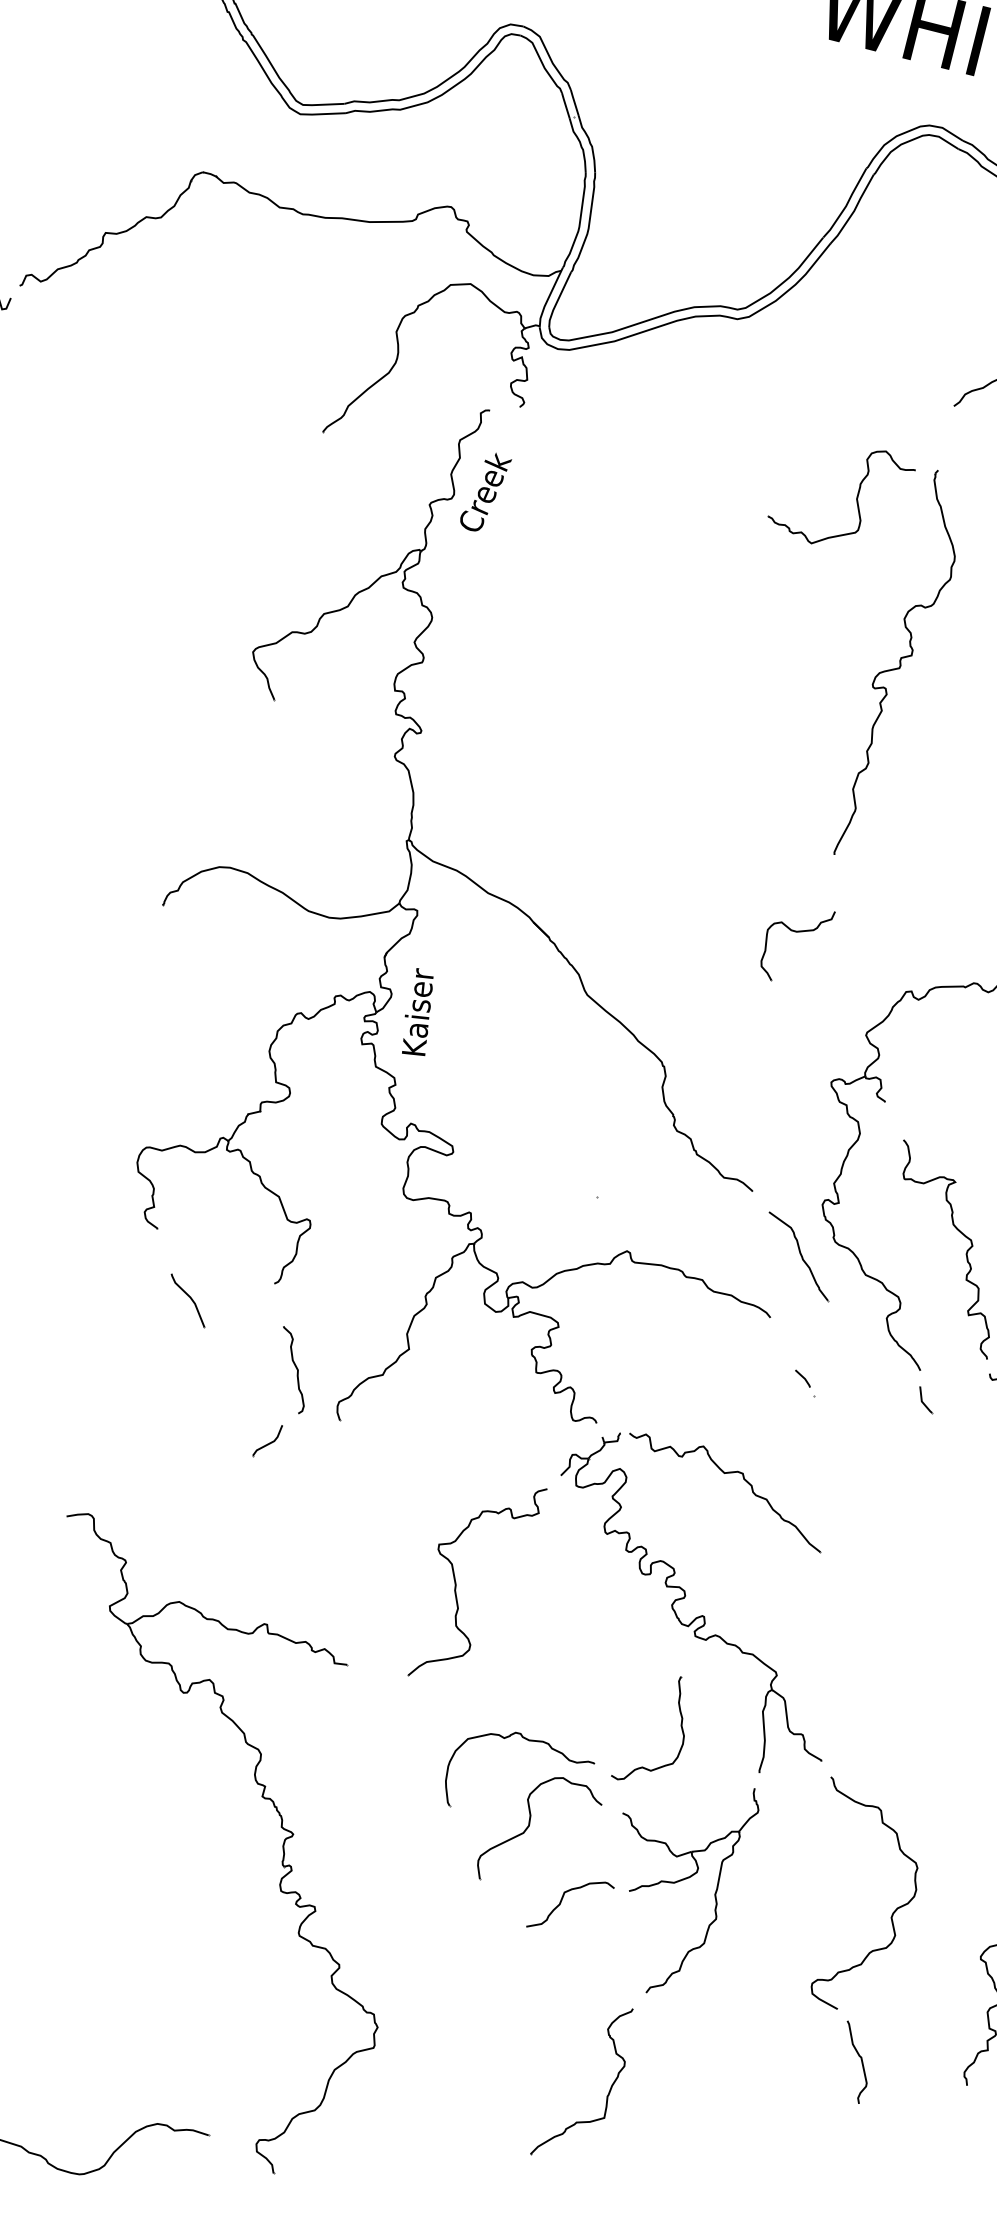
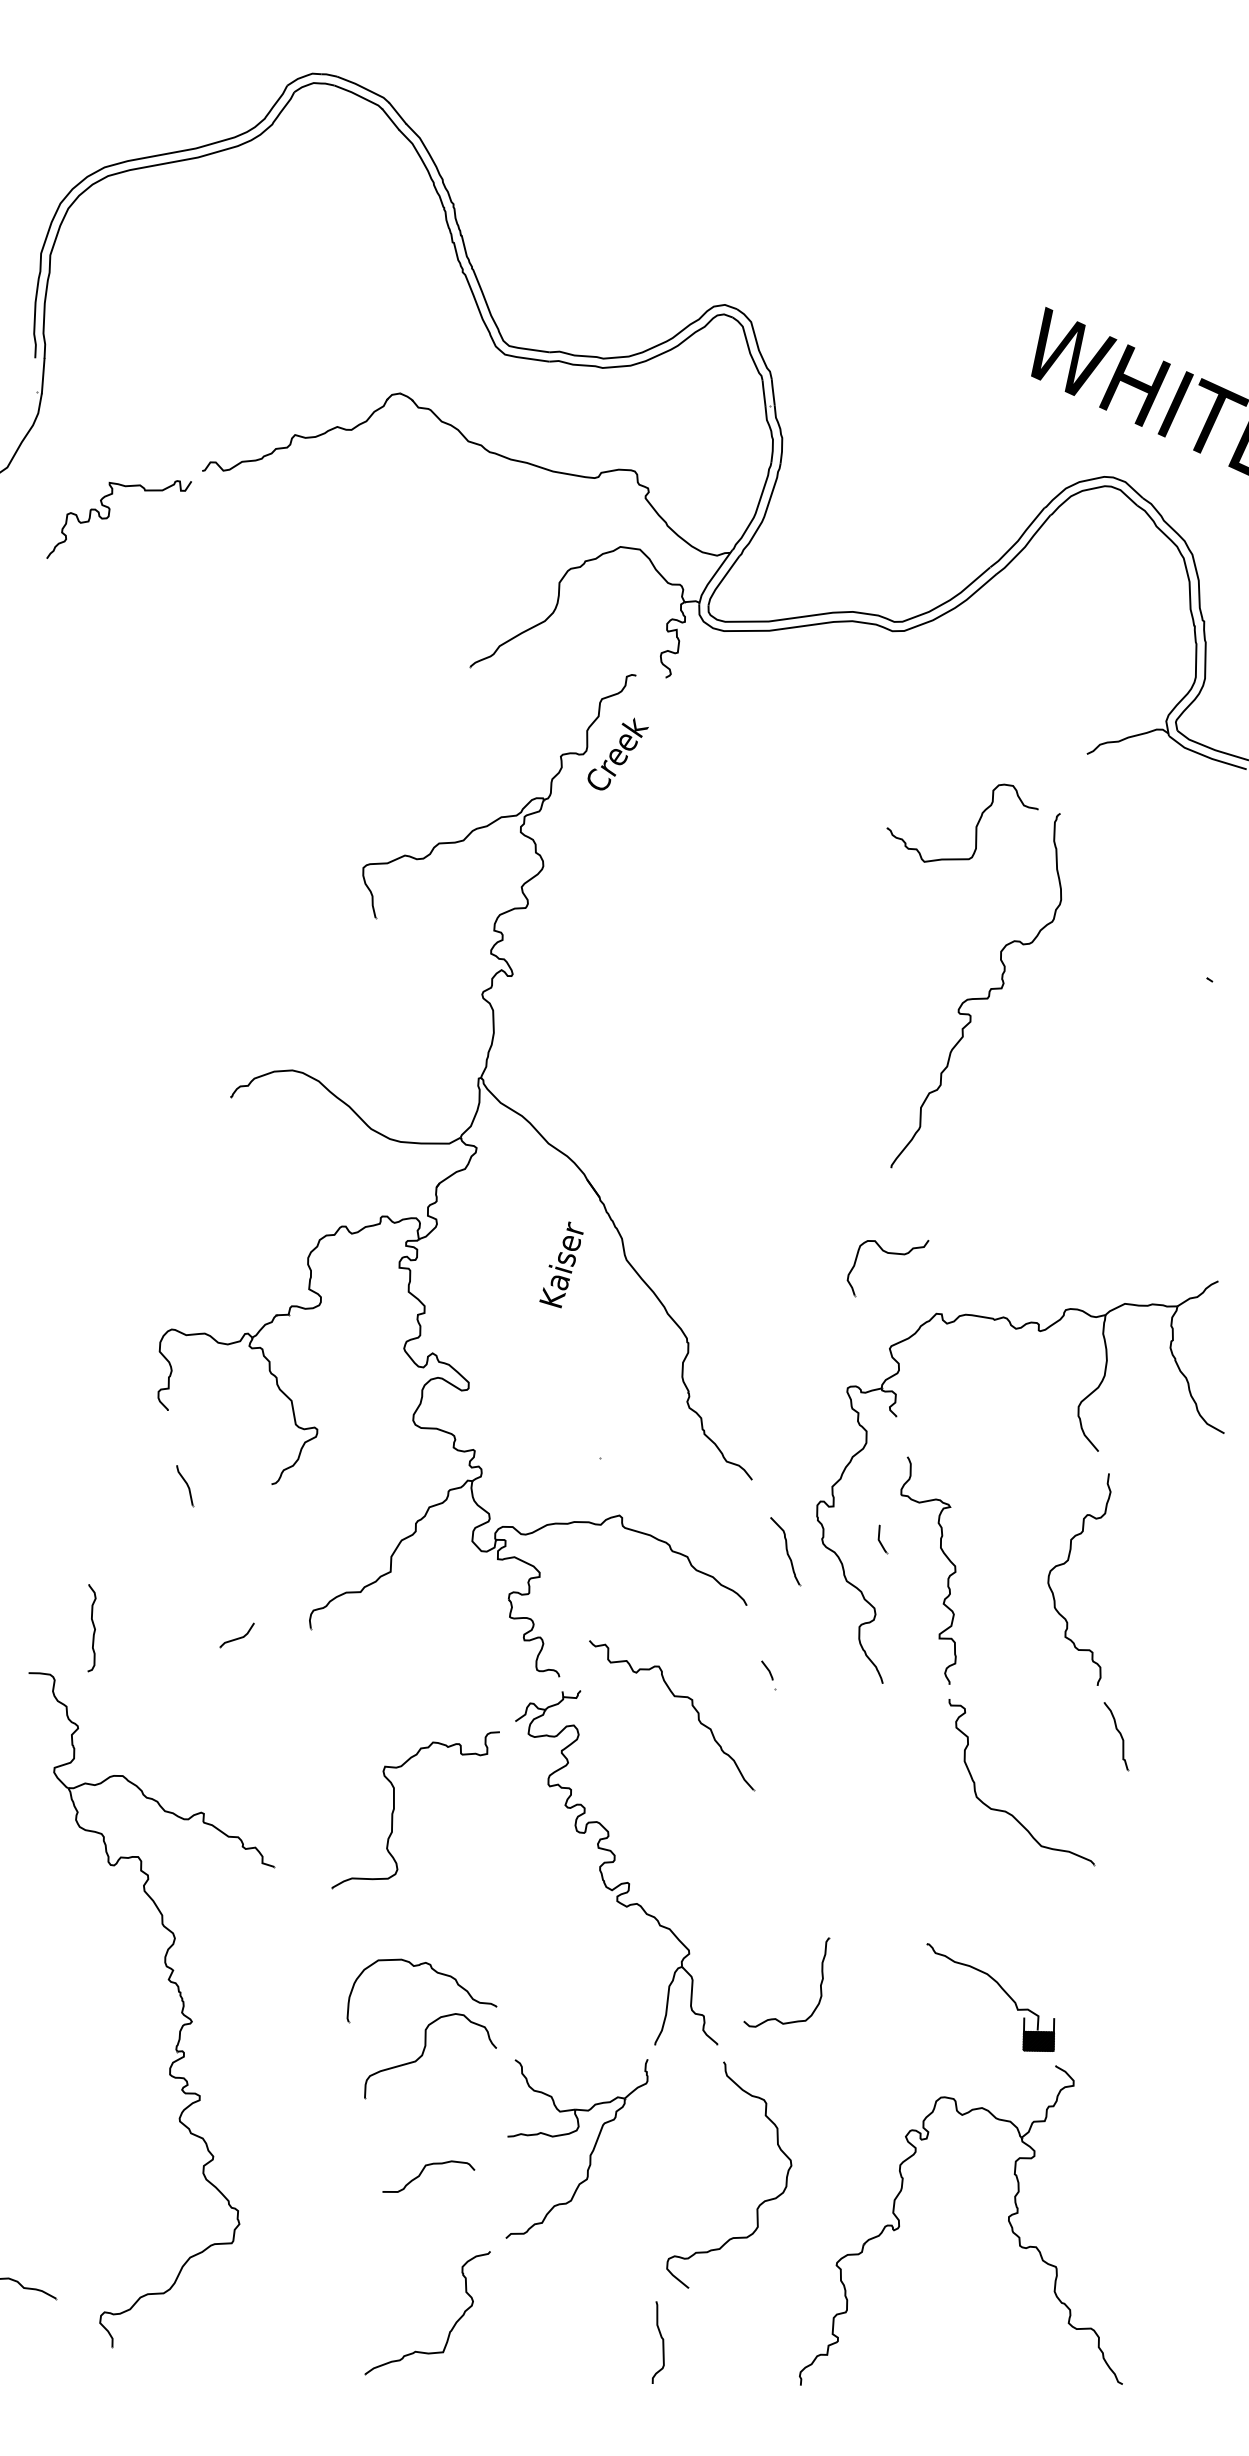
part: (799, 932) -> (890, 1254), moved
text: (417, 1012) -> (561, 1264), moved
part: (799, 1256) -> (785, 1551), size x0.7
part: (187, 1300) -> (184, 1485), size x0.7
curve: (296, 1369) -> (93, 1628), moved
part: (925, 1400) -> (882, 1539), moved
part: (724, 1474) -> (674, 1697), moved
part: (680, 1722) -> (820, 1982), moved
curve: (562, 1900) -> (422, 2172), moved
curve: (861, 2060) -> (662, 2342), moved

